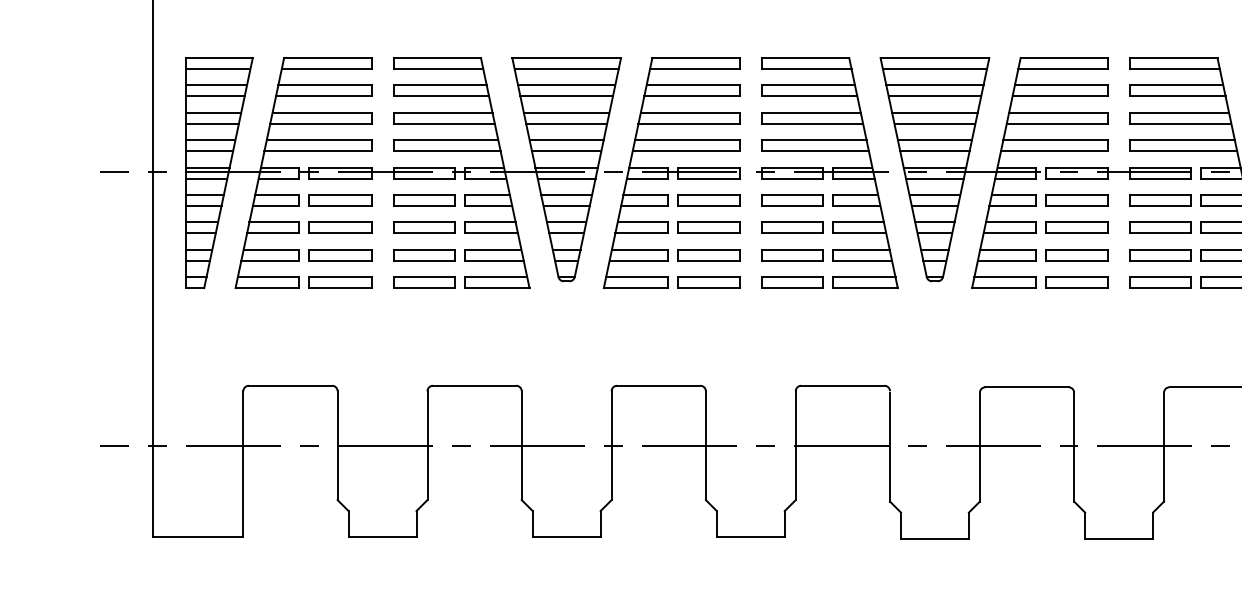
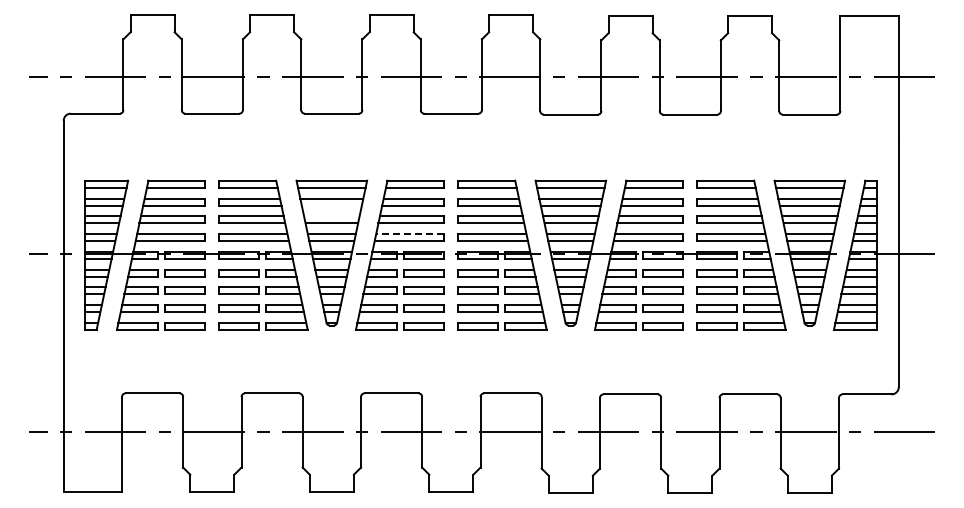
line: (566, 96) -> (331, 205), removed
line: (566, 113) -> (331, 216), removed
line: (686, 140) -> (409, 234), solid -> dashed

